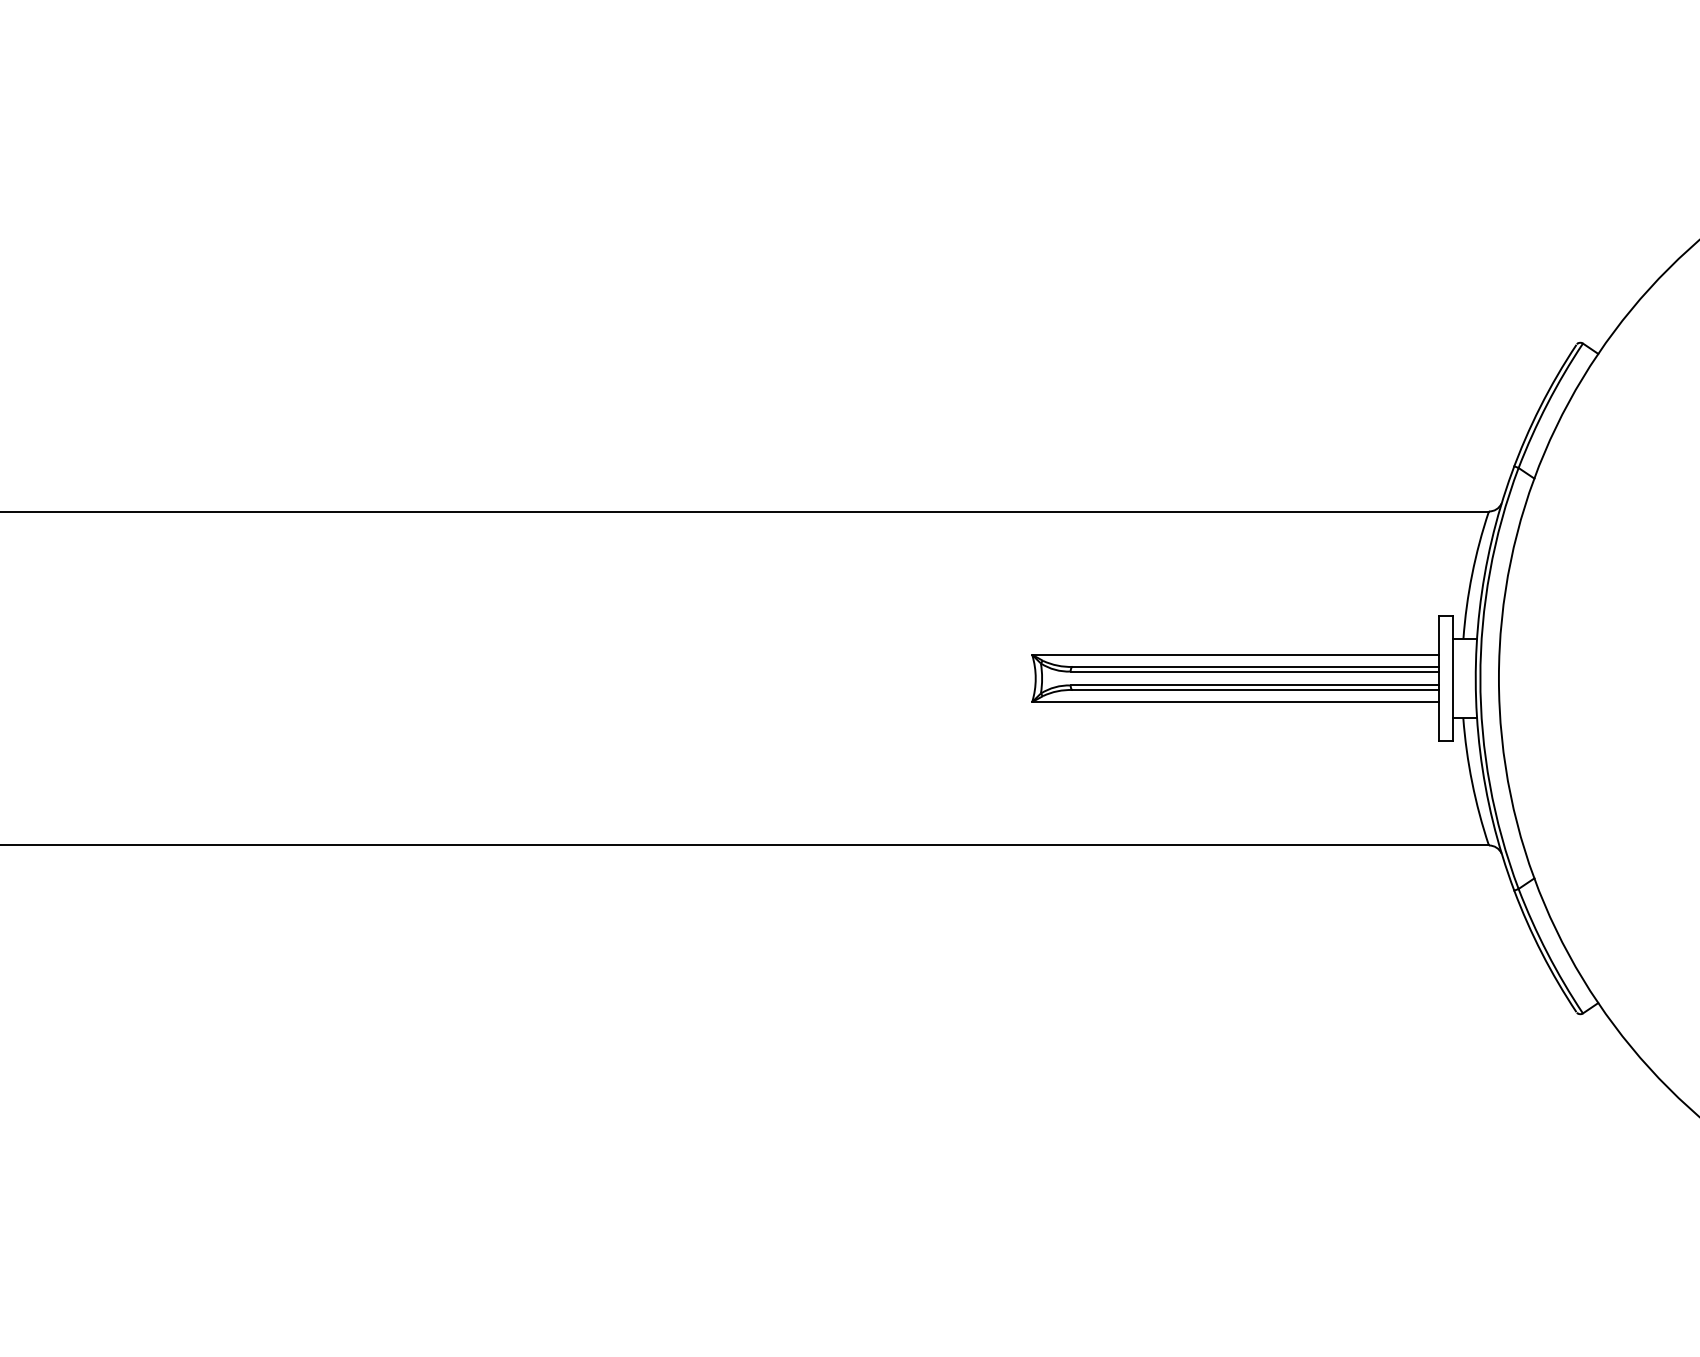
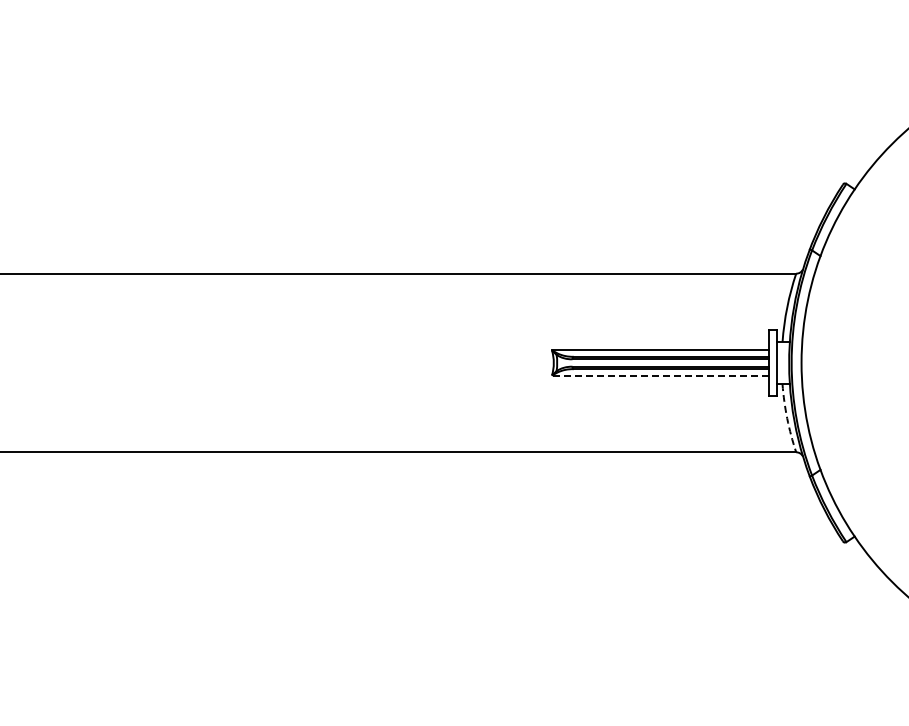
line: (1235, 701) -> (660, 375), solid -> dashed
arc: (1472, 782) -> (787, 418), solid -> dashed

